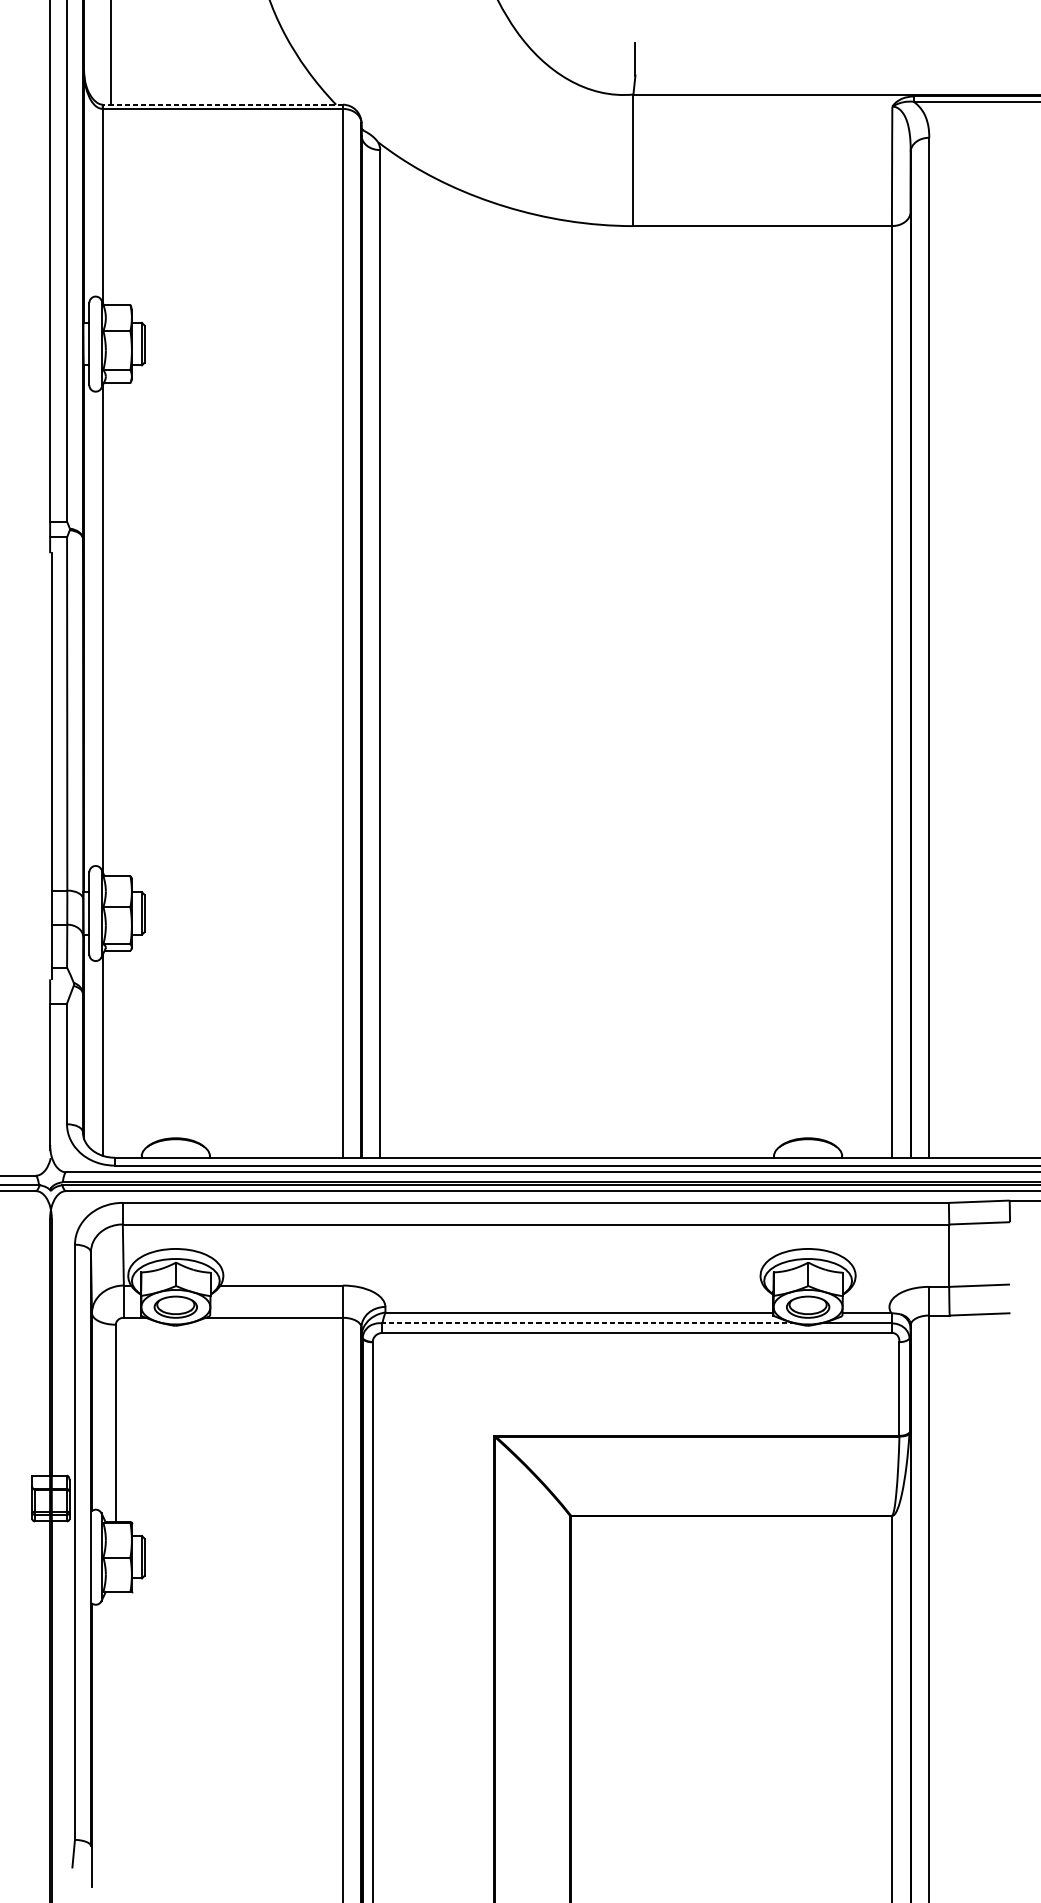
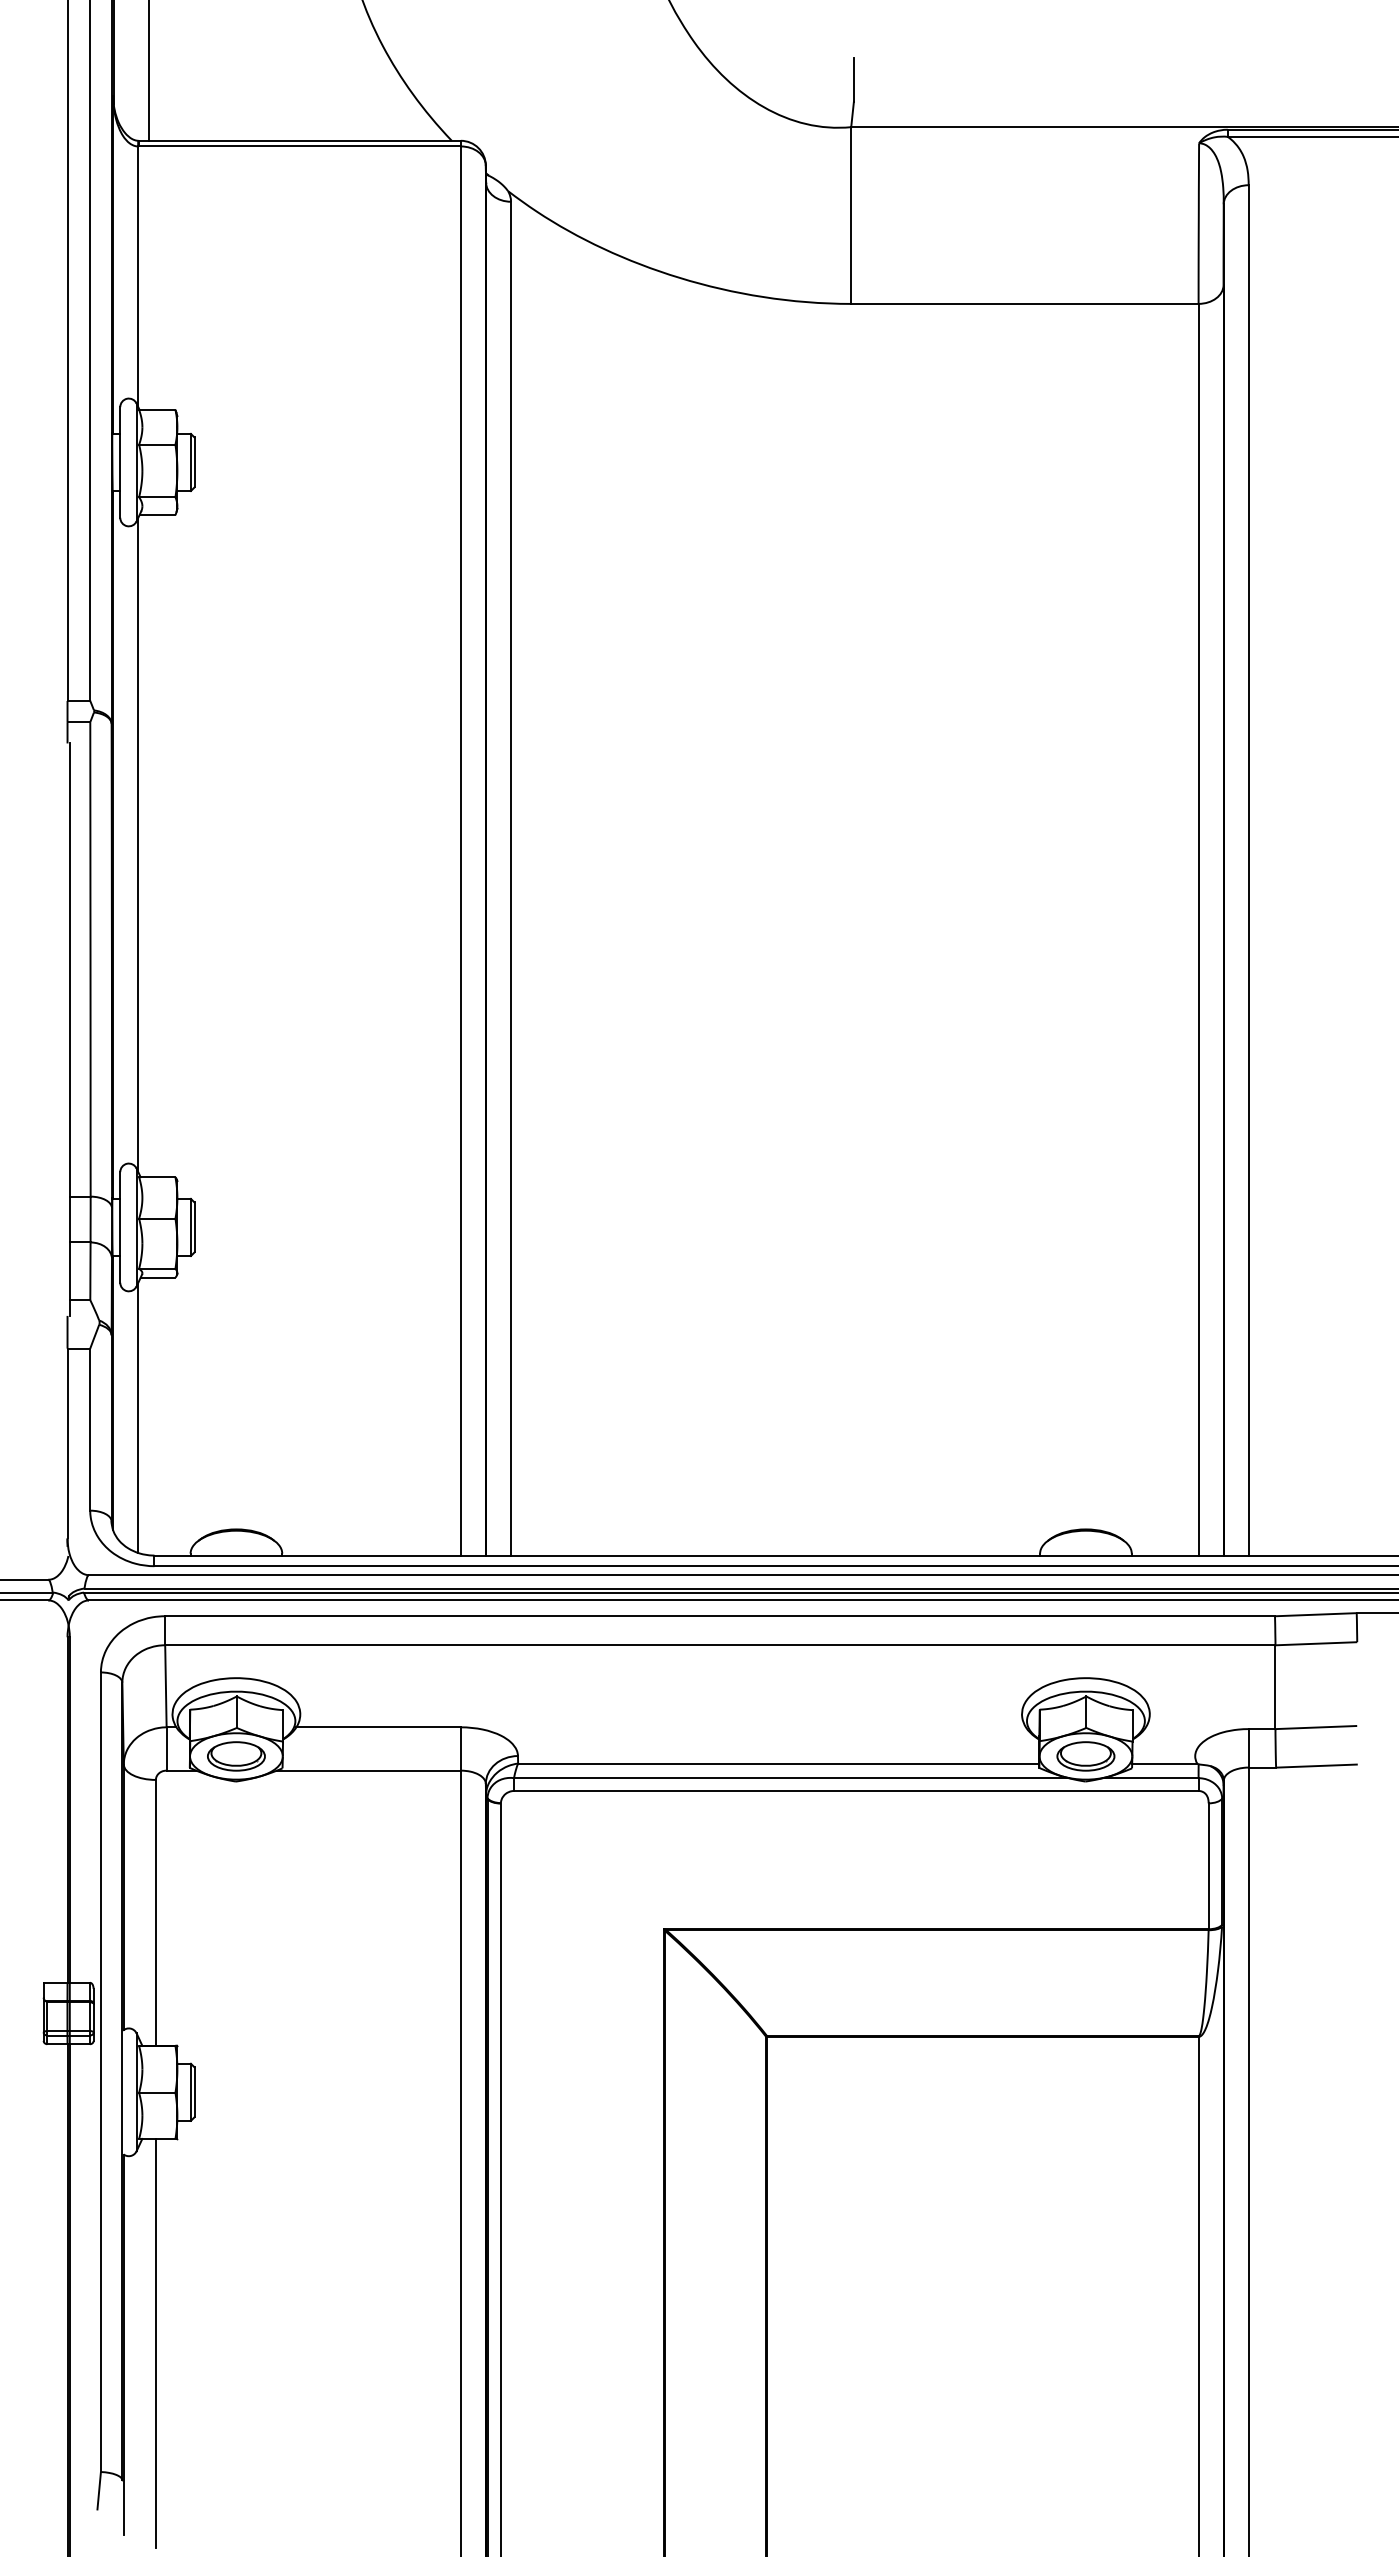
line: (222, 104) -> (299, 140), dashed -> solid
line: (588, 1323) -> (790, 1778), dashed -> solid
line: (115, 1743) -> (155, 2342), added

